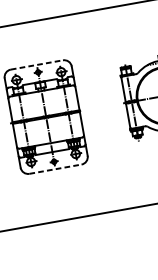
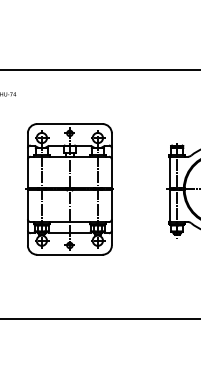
line: (36, 65) -> (69, 124), dashed -> solid
line: (55, 169) -> (69, 254), dashed -> solid

